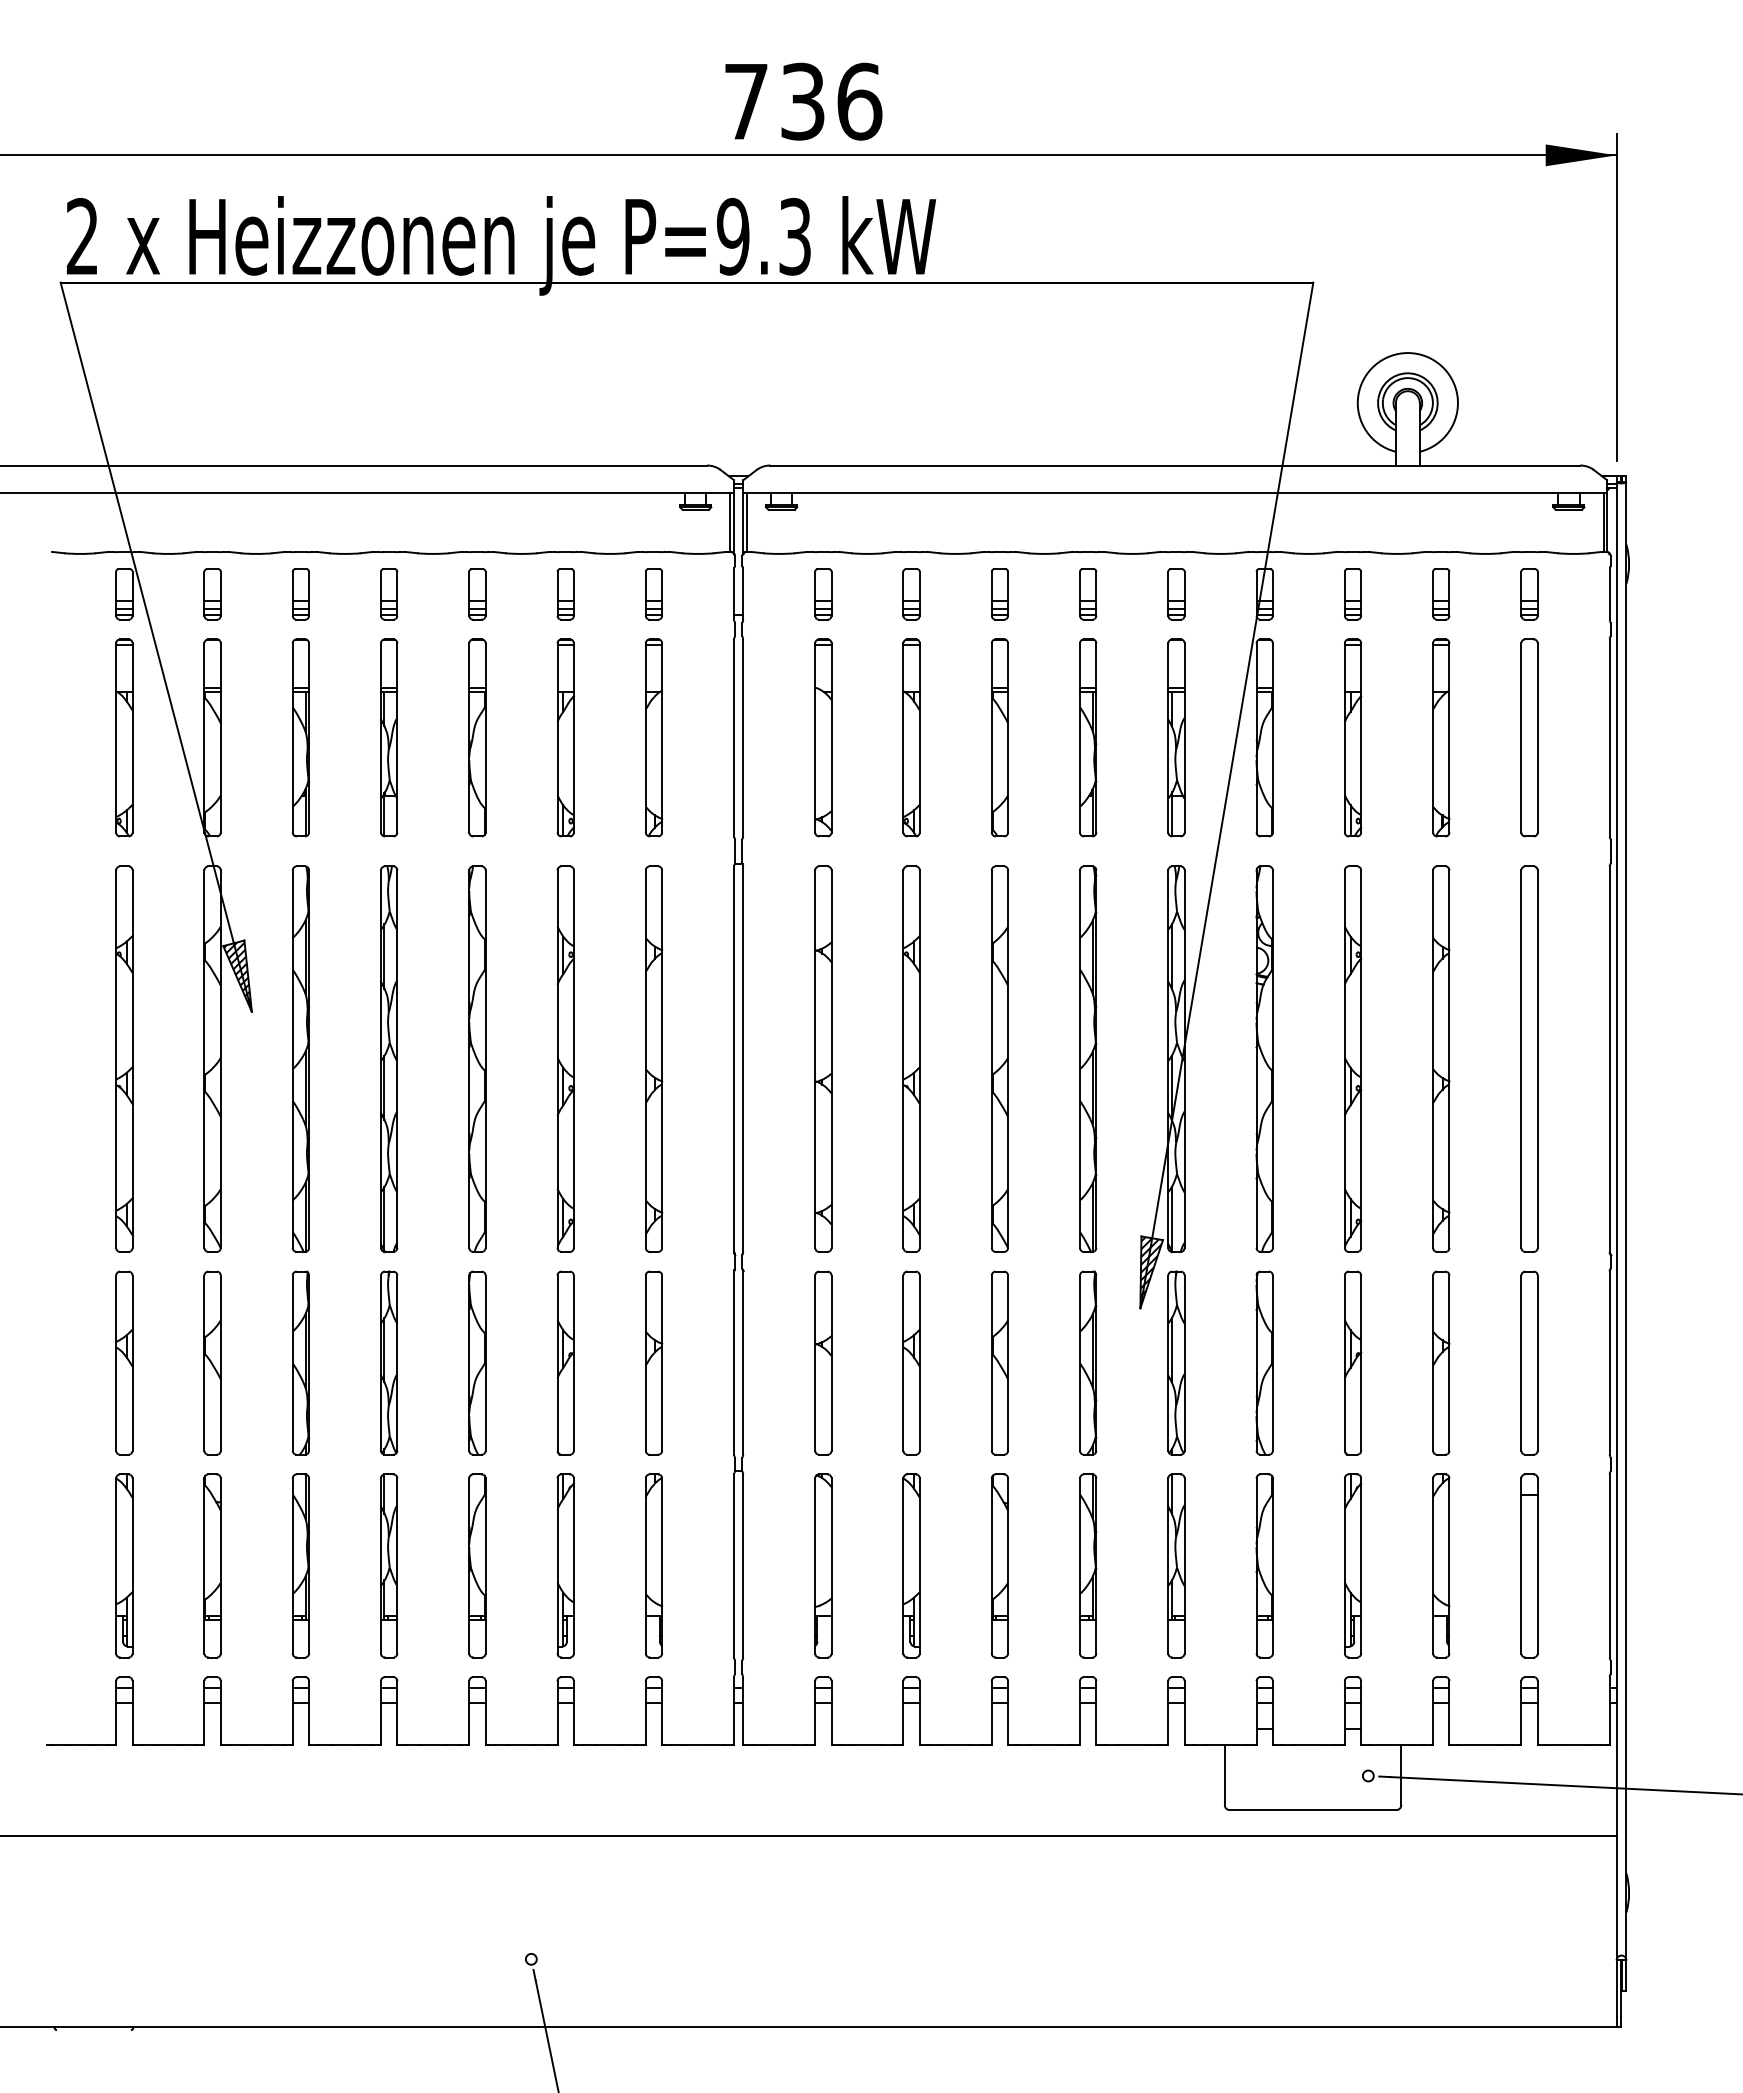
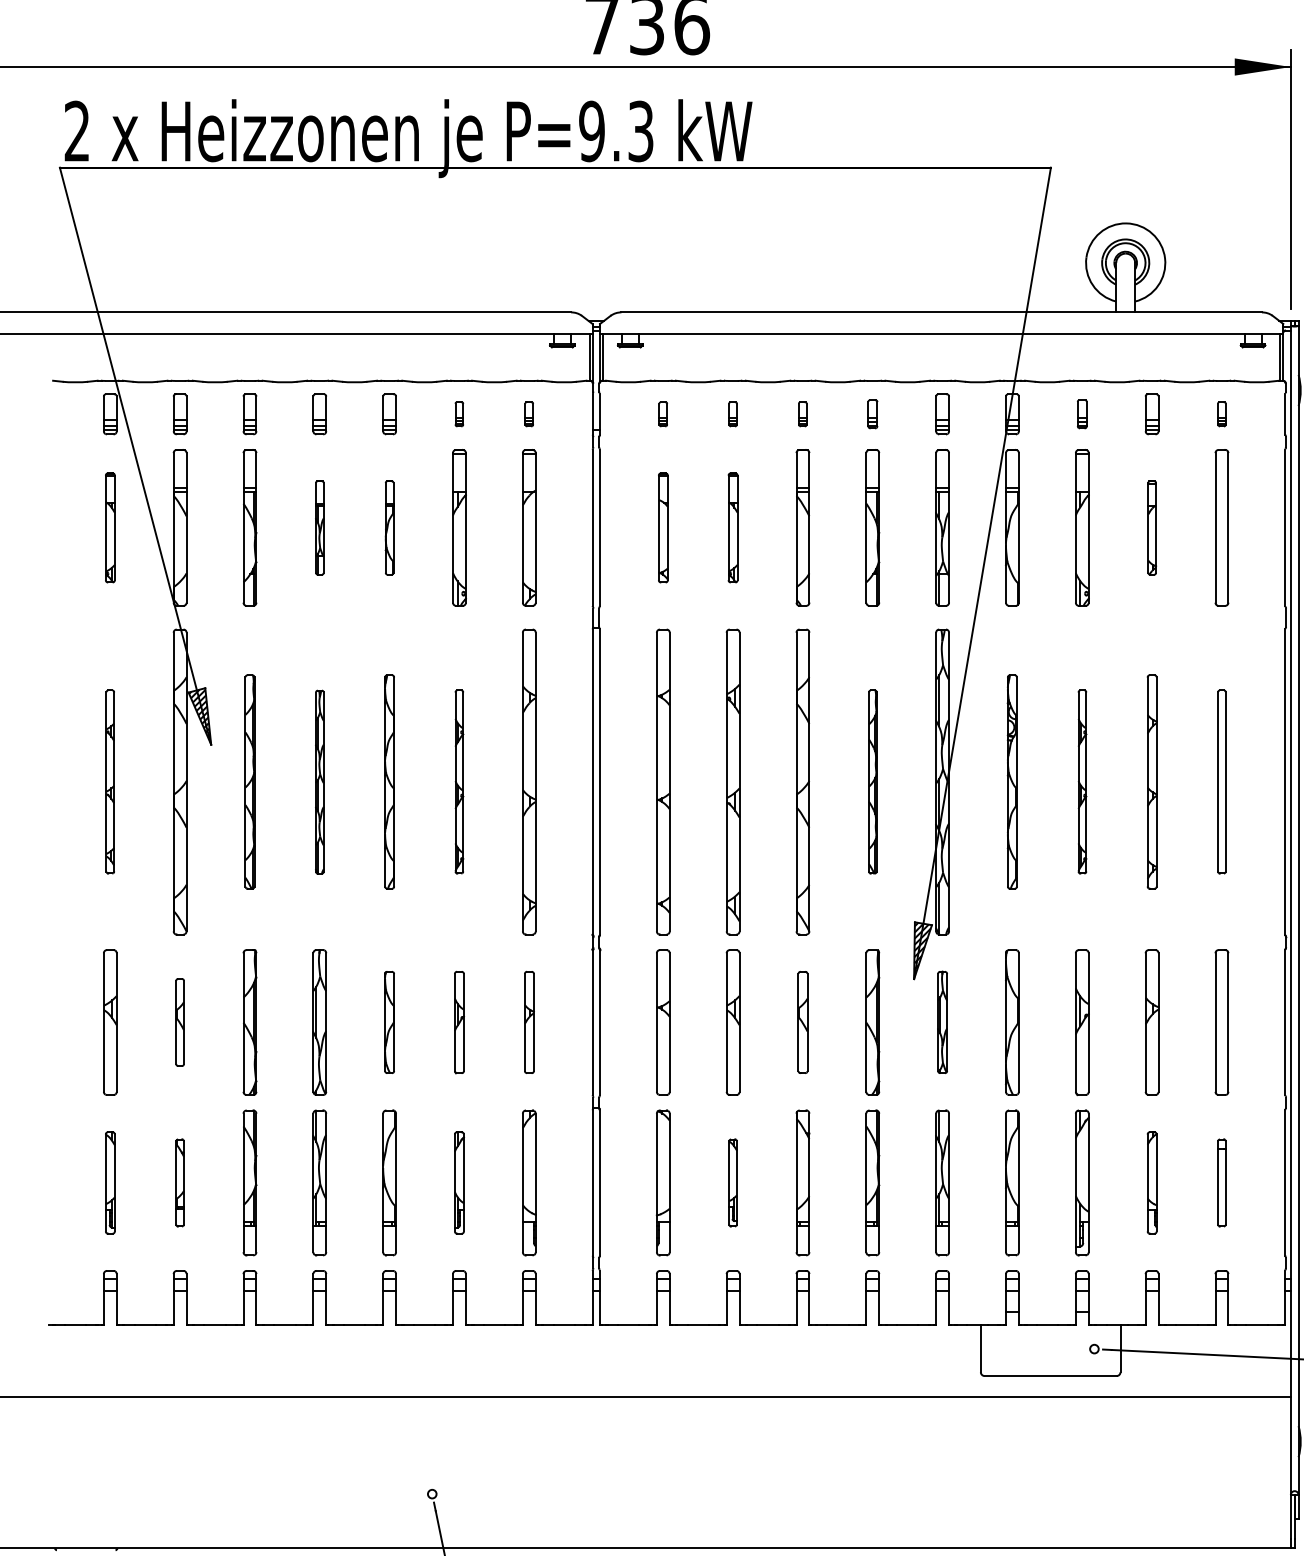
part: (565, 594) -> (459, 414), size x0.6
part: (653, 594) -> (528, 414), size x0.6
part: (823, 594) -> (663, 414), size x0.6
part: (911, 594) -> (733, 414), size x0.6
part: (999, 594) -> (802, 414), size x0.6
part: (1088, 594) -> (873, 414), size x0.7
part: (1352, 594) -> (1081, 414), size x0.7
part: (1529, 594) -> (1221, 414), size x0.6
part: (124, 737) -> (110, 527), size x0.7
part: (389, 737) -> (320, 527), size x0.6
part: (477, 737) -> (389, 527), size x0.6
part: (823, 737) -> (663, 527), size x0.7
part: (911, 737) -> (733, 527), size x0.7
part: (1441, 737) -> (1152, 527), size x0.6
part: (124, 1058) -> (110, 781), size x0.6
part: (300, 1058) -> (249, 781), size x0.7
part: (477, 1058) -> (389, 781), size x0.7
part: (565, 1058) -> (459, 781), size x0.6
part: (1088, 1058) -> (873, 781), size x0.6
part: (1264, 1058) -> (1012, 781), size x0.7
part: (1353, 1058) -> (1082, 781), size x0.6
part: (1441, 1058) -> (1152, 781), size x0.7
part: (1529, 1058) -> (1221, 781), size x0.6
part: (389, 1059) -> (320, 782), size x0.6
part: (212, 1362) -> (180, 1022), size x0.6
part: (477, 1362) -> (389, 1022), size x0.7
part: (565, 1362) -> (459, 1022), size x0.7
part: (654, 1362) -> (529, 1022), size x0.7
part: (999, 1362) -> (802, 1022), size x0.7
part: (1176, 1362) -> (942, 1022), size x0.7
part: (124, 1565) -> (110, 1182), size x0.7
part: (212, 1565) -> (180, 1182), size x0.6
part: (565, 1565) -> (459, 1182), size x0.7
part: (911, 1565) -> (733, 1182), size x0.6
part: (1441, 1565) -> (1152, 1182), size x0.7
part: (1529, 1565) -> (1221, 1182), size x0.6

